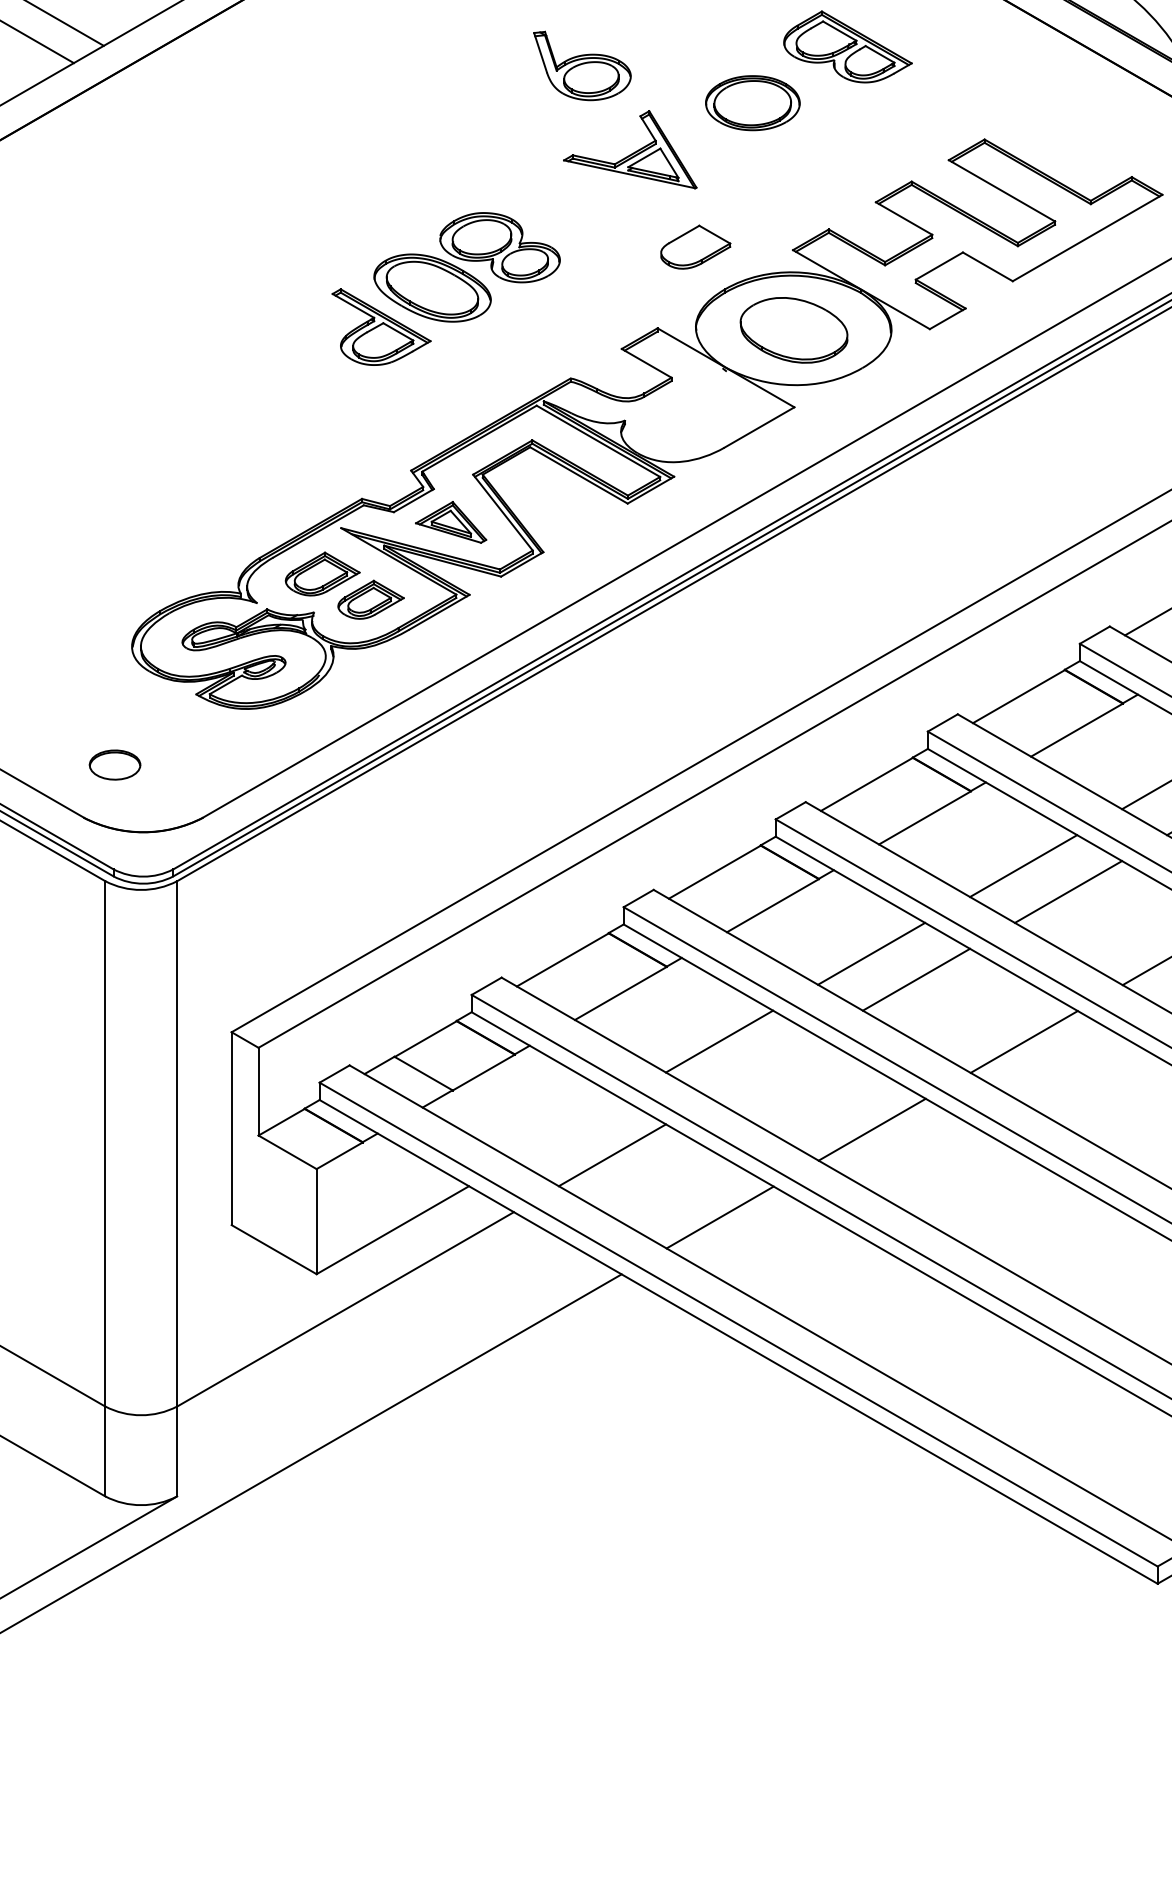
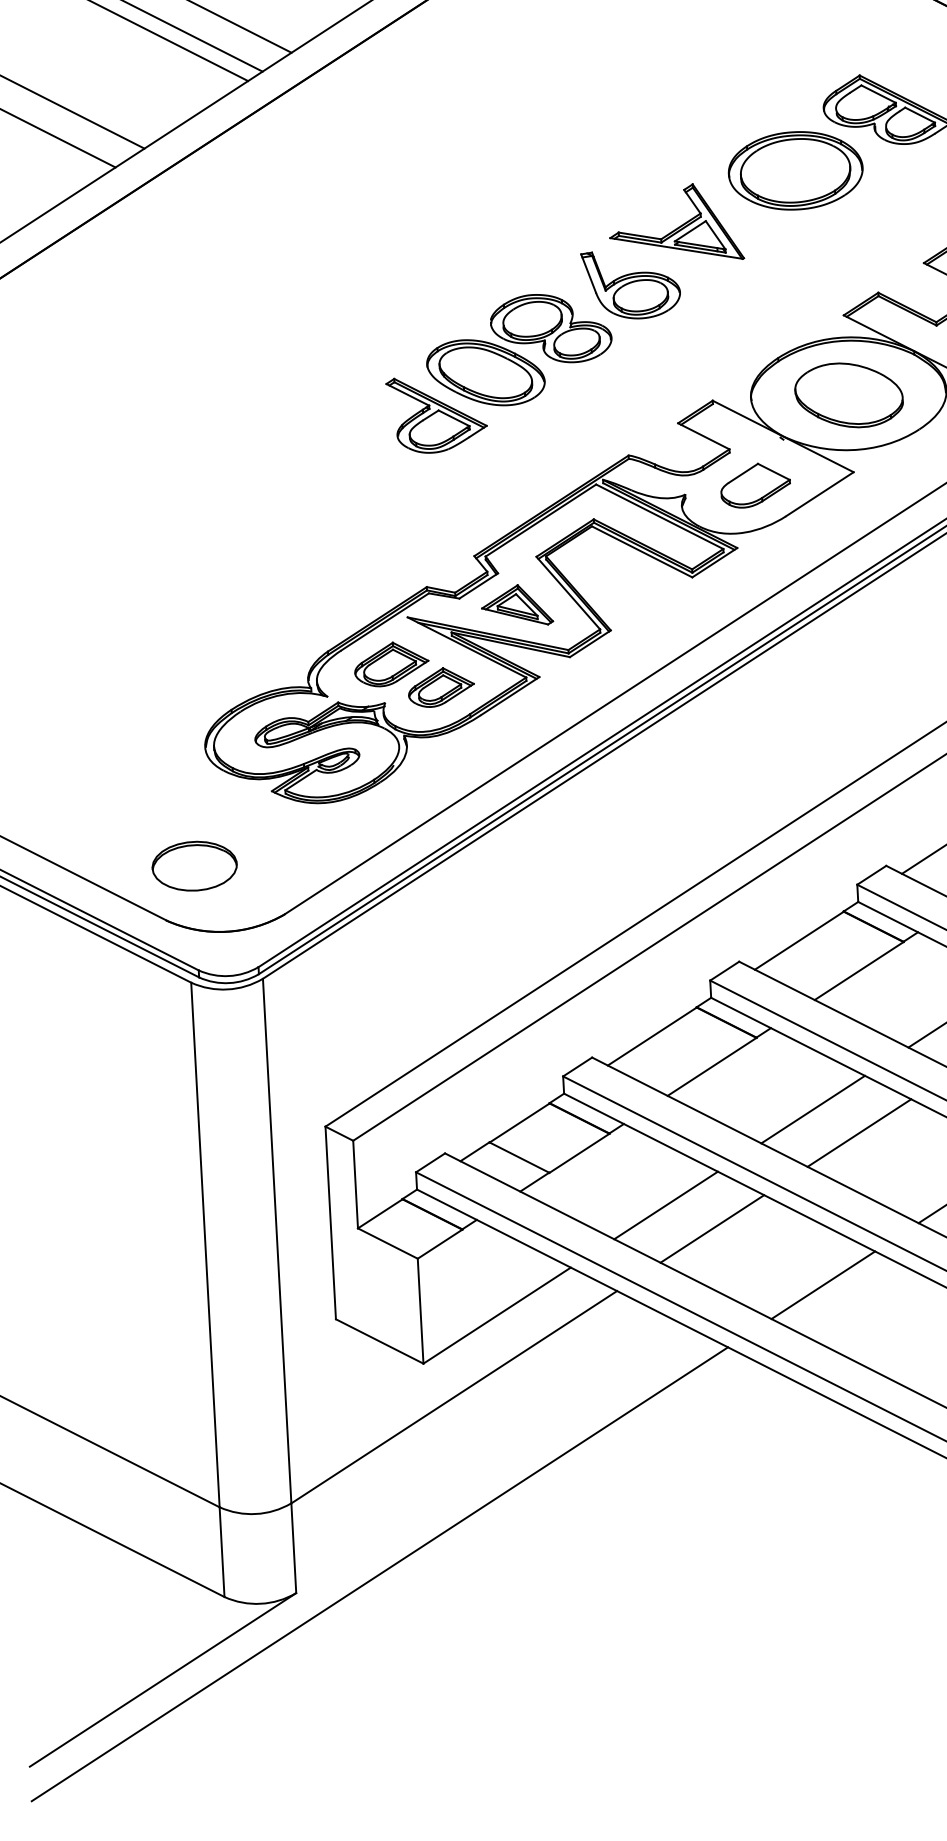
part: (582, 65) -> (631, 284), moved
part: (752, 102) -> (795, 170), size x1.43
part: (695, 246) -> (755, 484), moved
part: (114, 764) -> (194, 865), size x1.67
line: (764, 1067) -> (859, 1133), added
line: (567, 1129) -> (666, 1205), added

